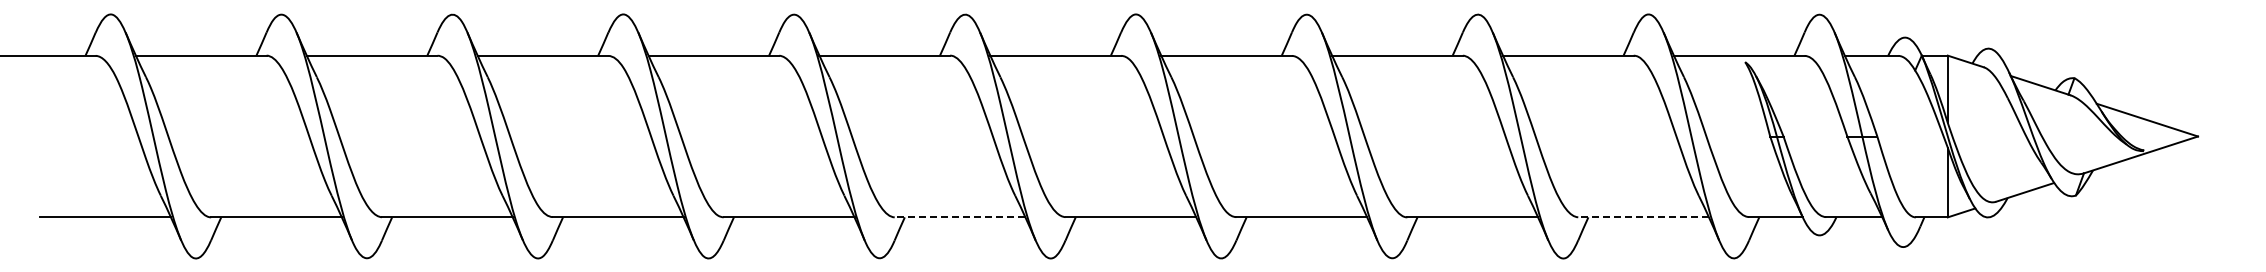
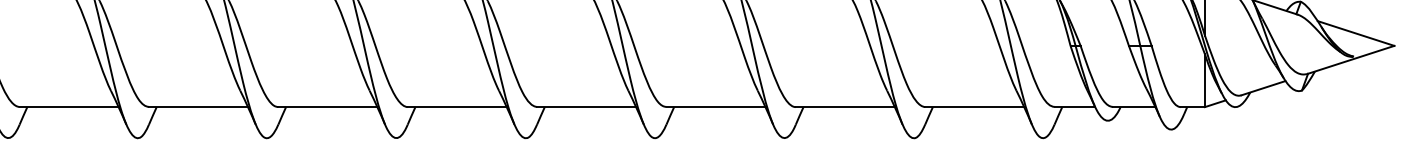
line: (959, 217) -> (456, 107), dashed -> solid
line: (1643, 217) -> (974, 107), dashed -> solid

